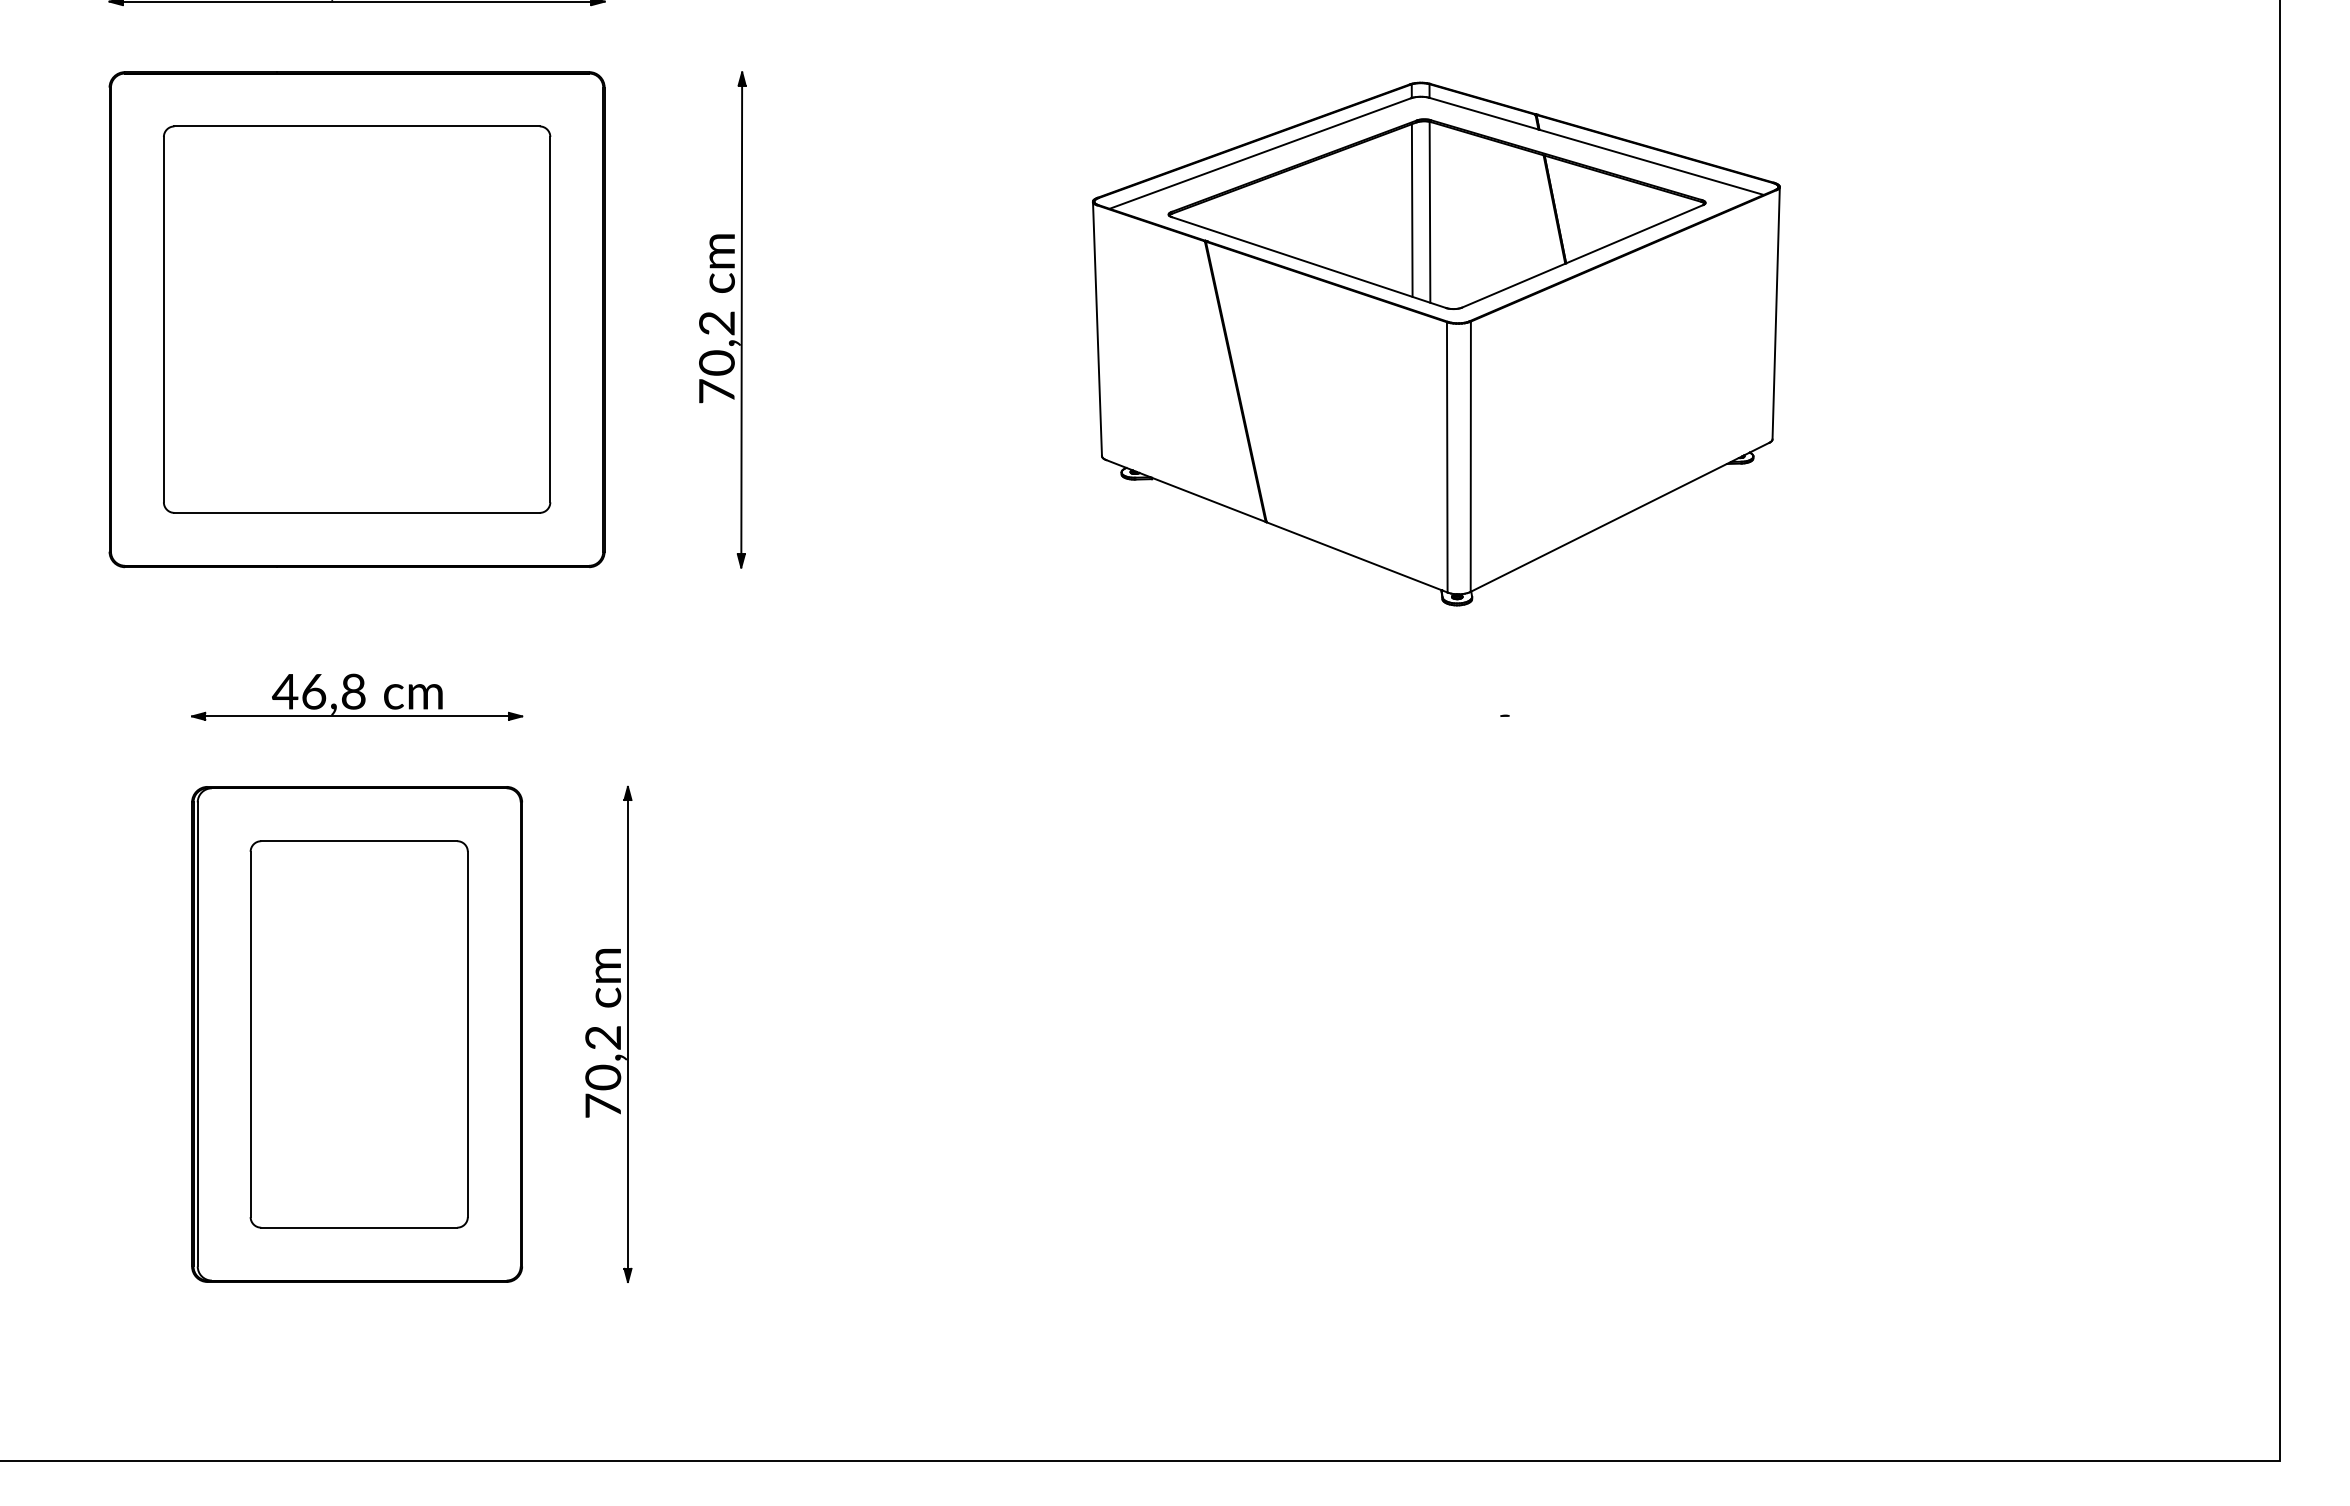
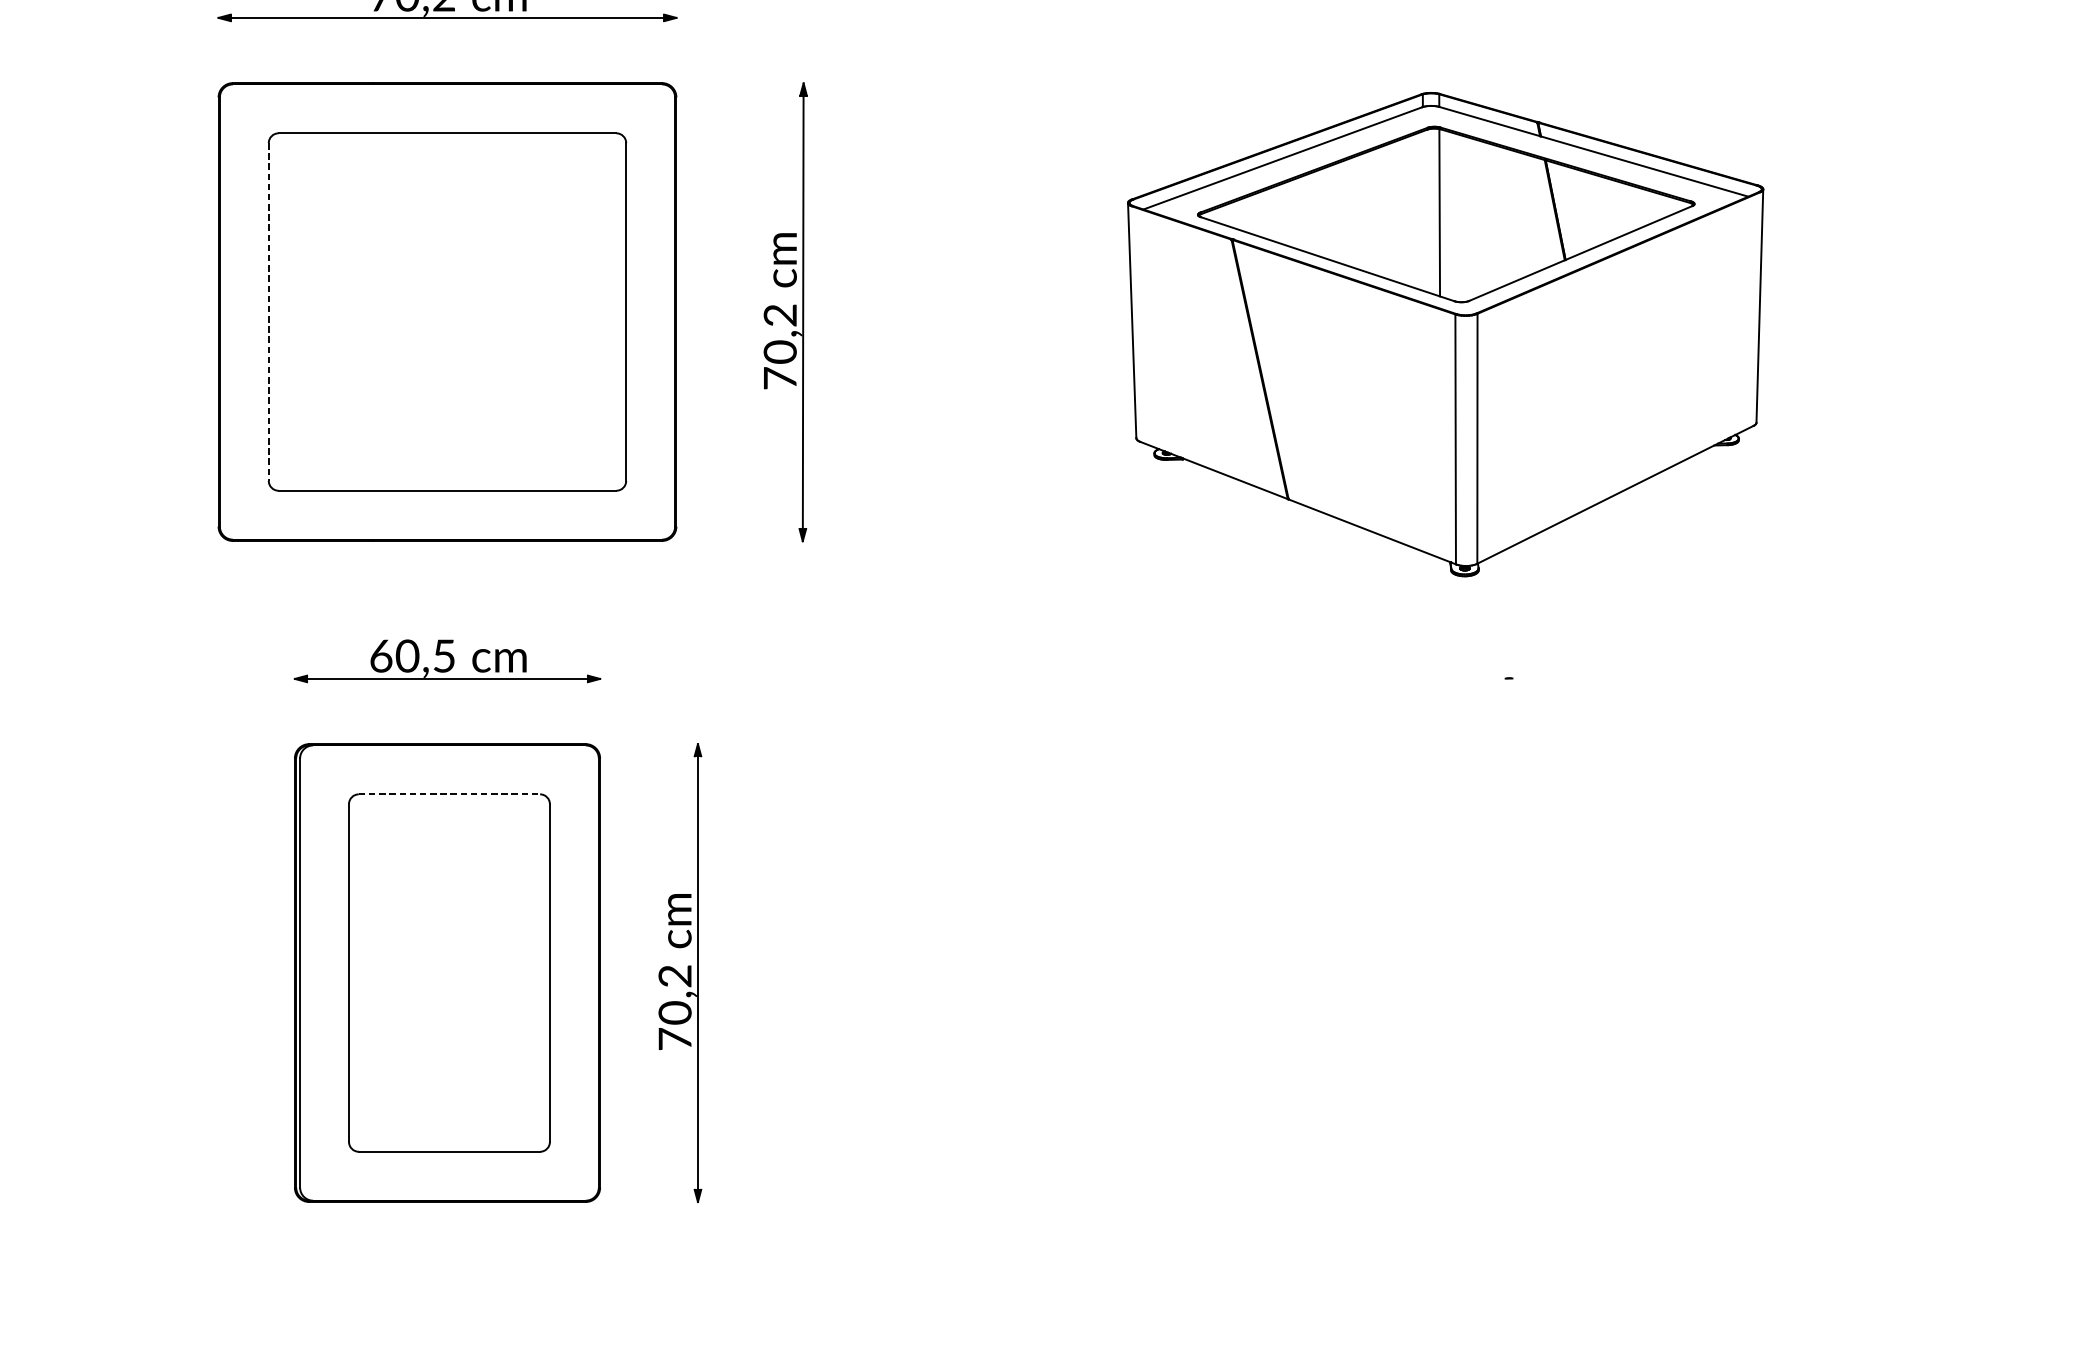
line: (1411, 210) -> (1422, 211), removed
line: (163, 319) -> (268, 311), solid -> dashed
text: (318, 691) -> (411, 655), 46,8 -> 60,5
line: (359, 841) -> (449, 794), solid -> dashed

